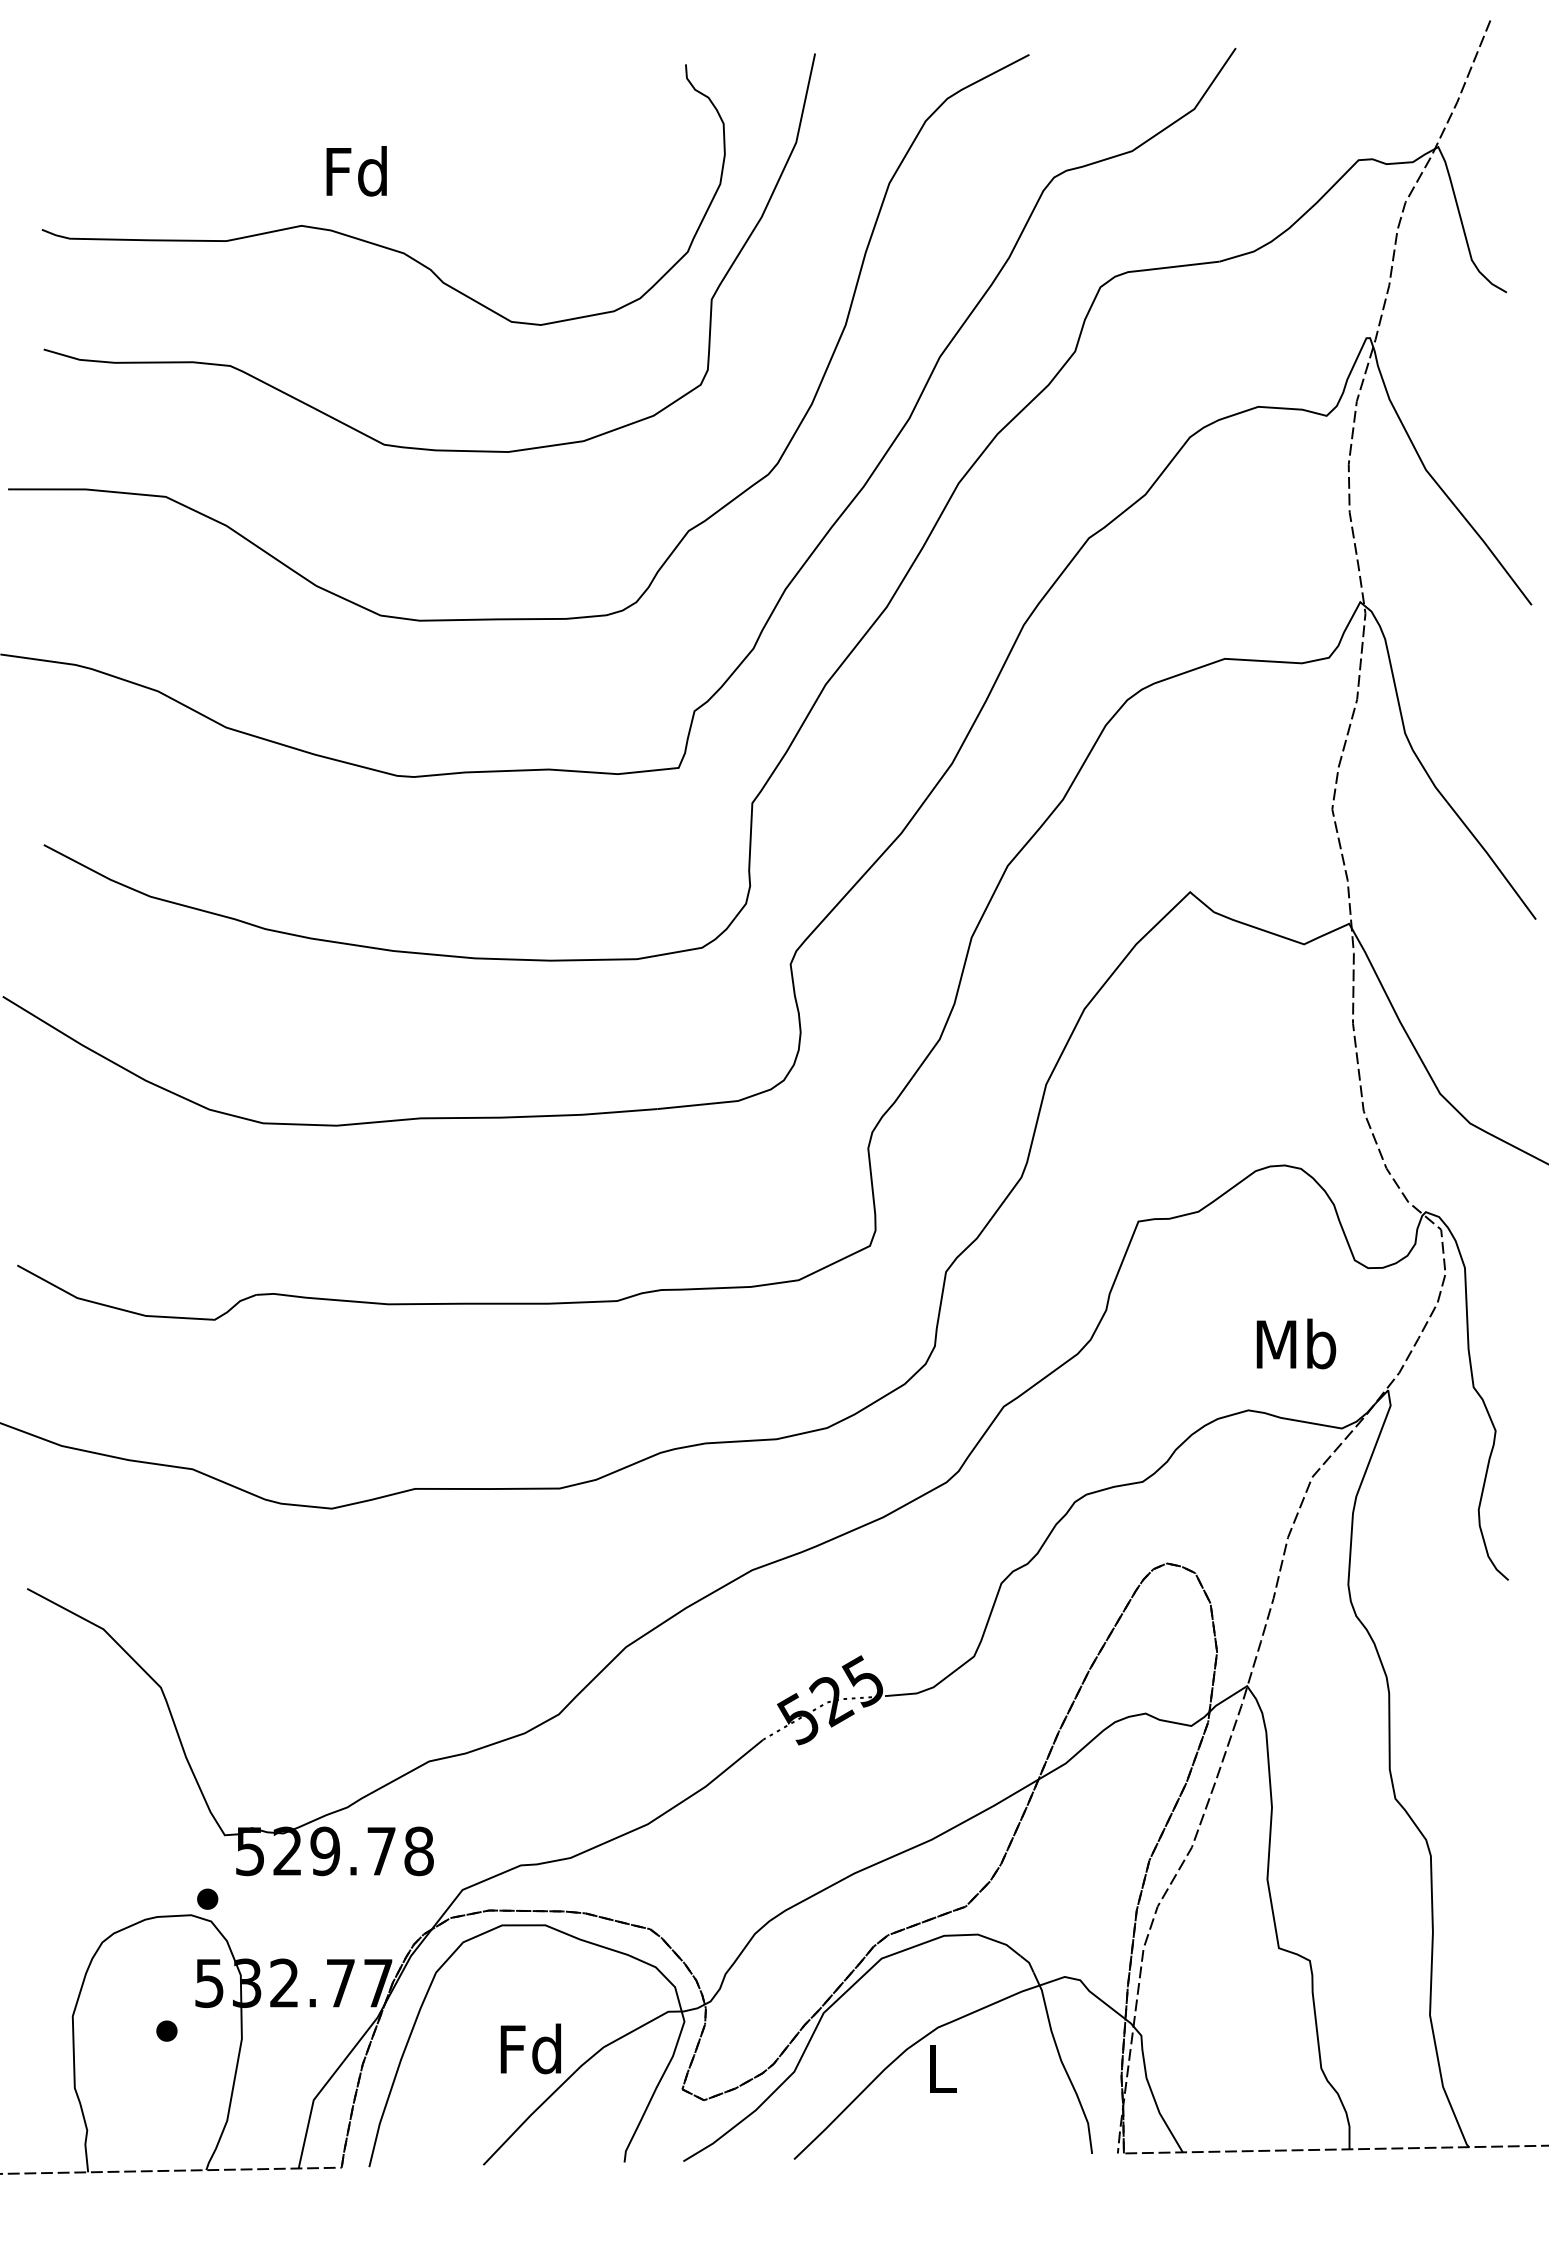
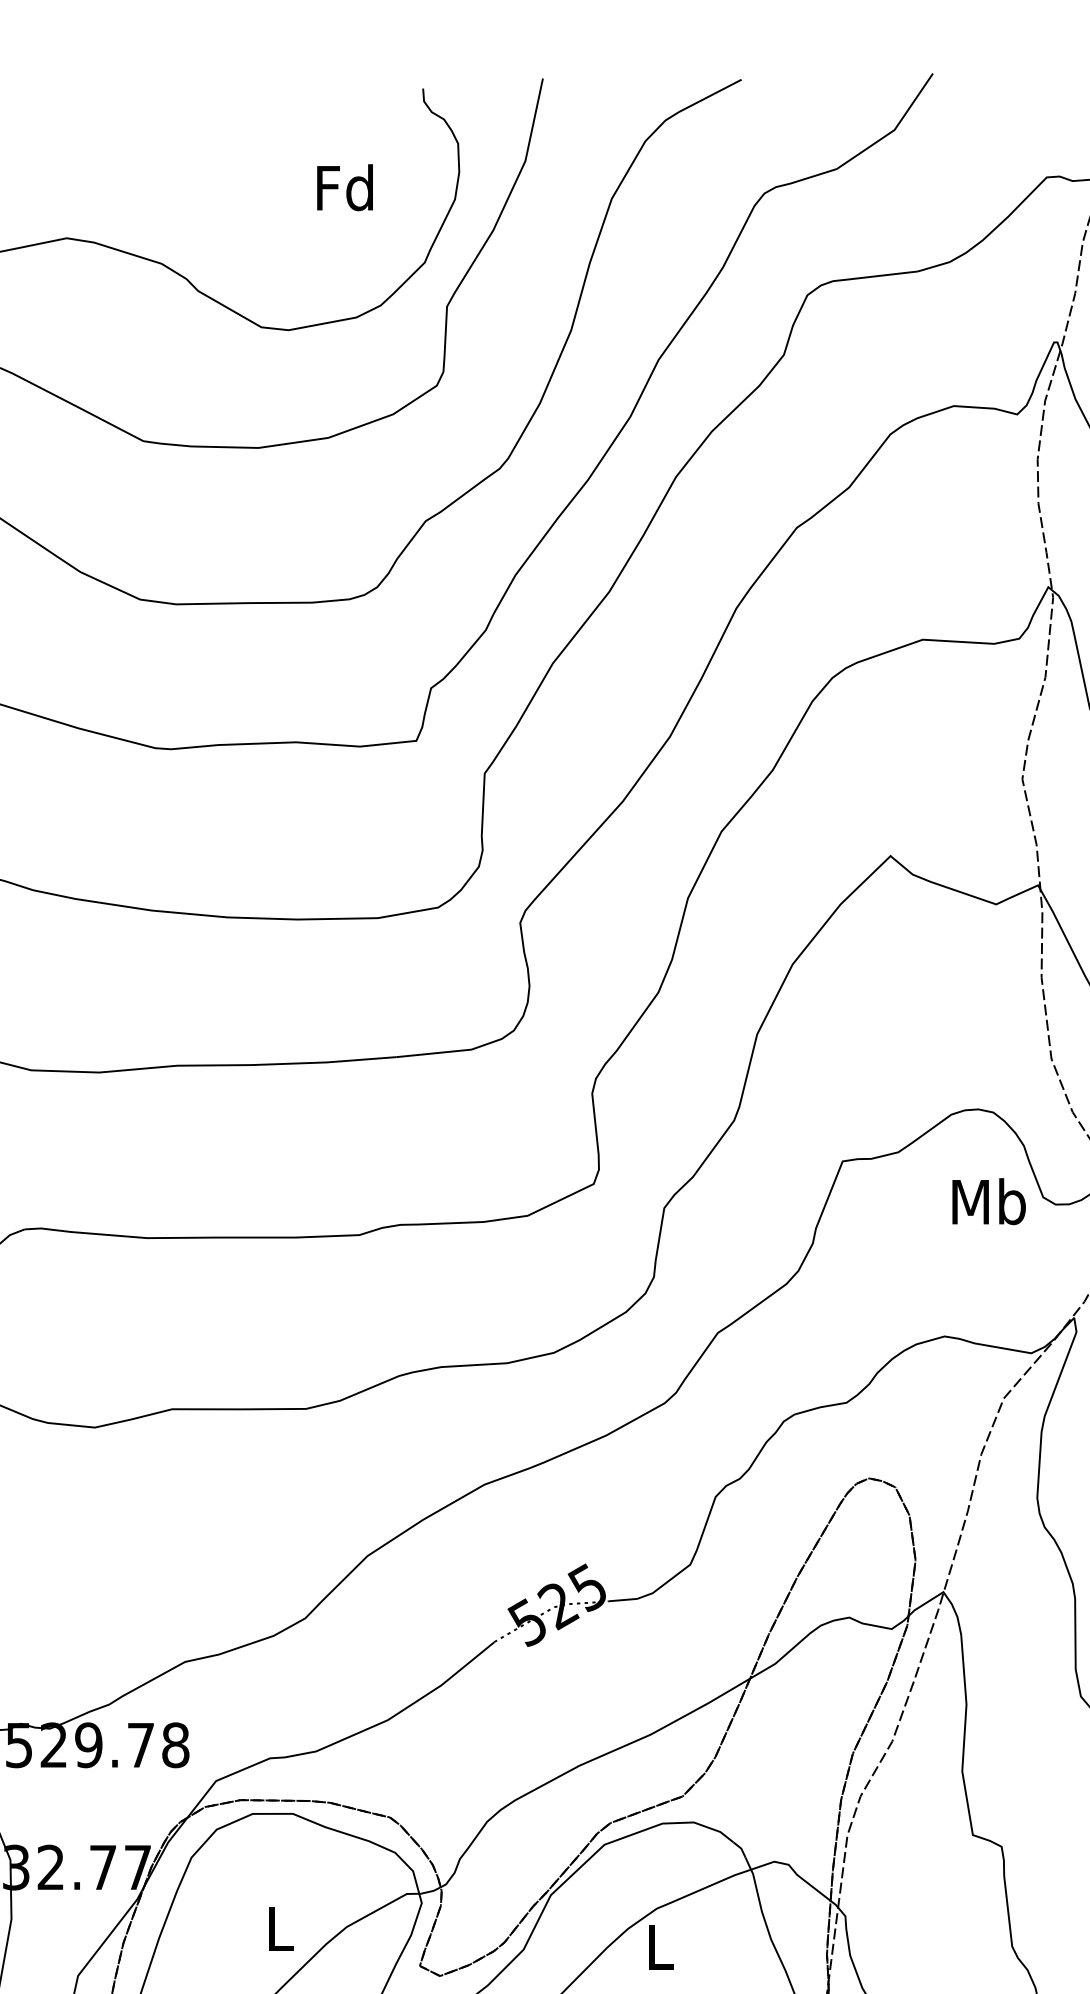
text: (356, 171) -> (344, 187), moved
text: (1296, 1343) -> (989, 1201), moved
text: (530, 2048) -> (279, 1928), Fd -> L

